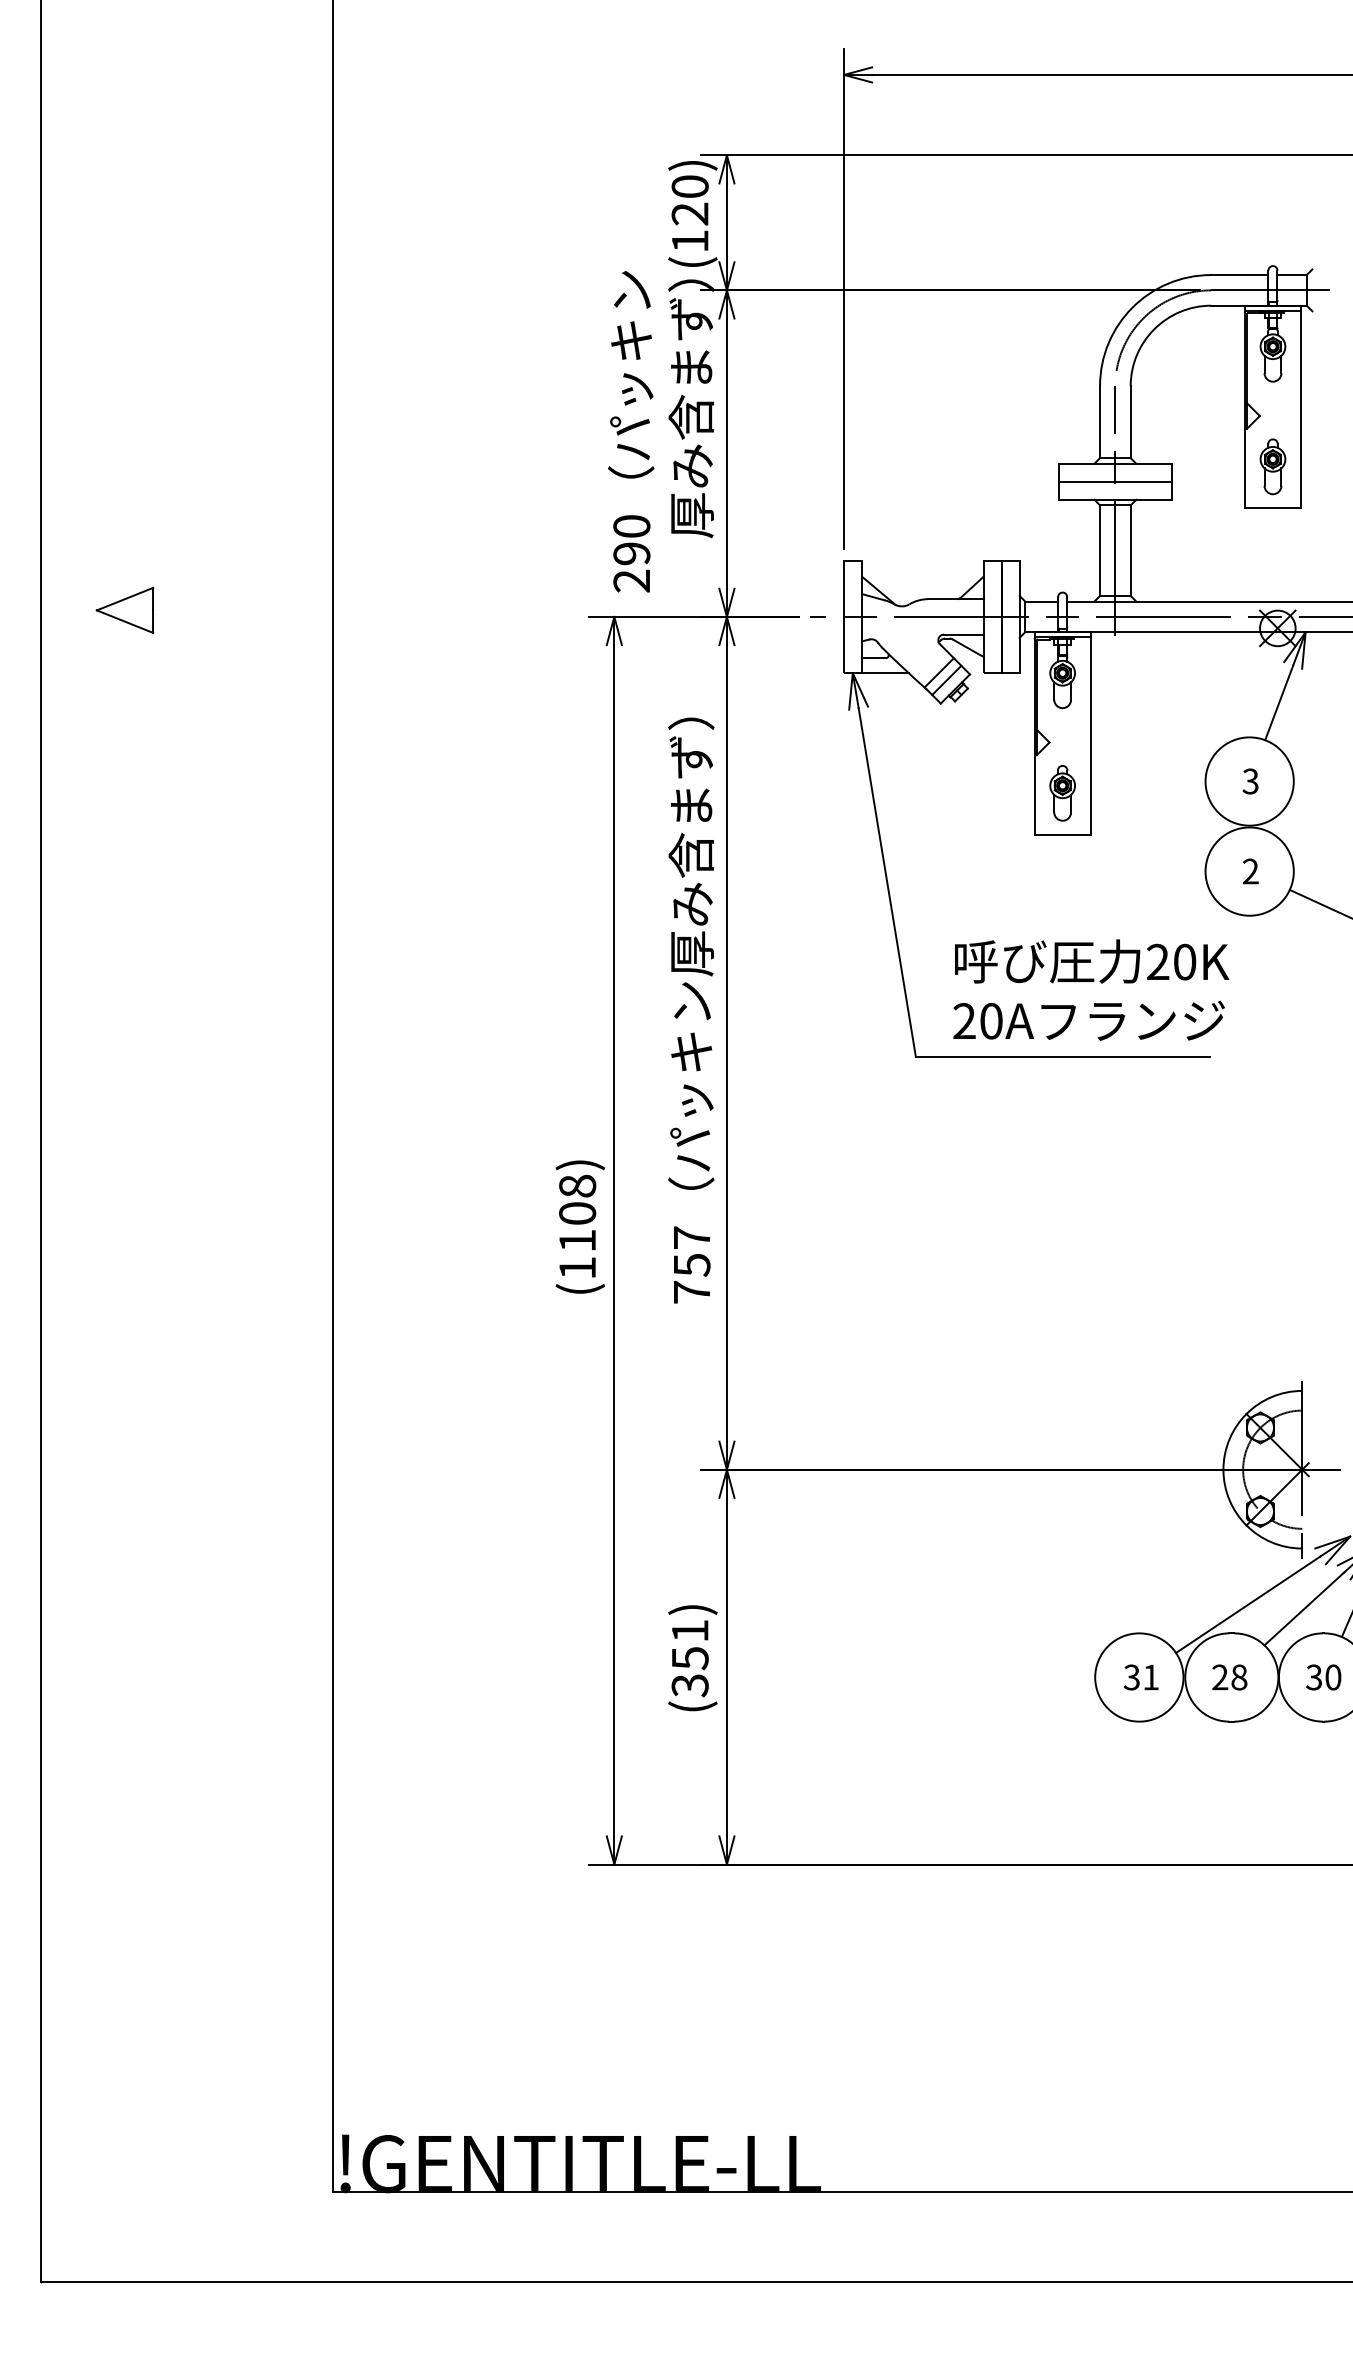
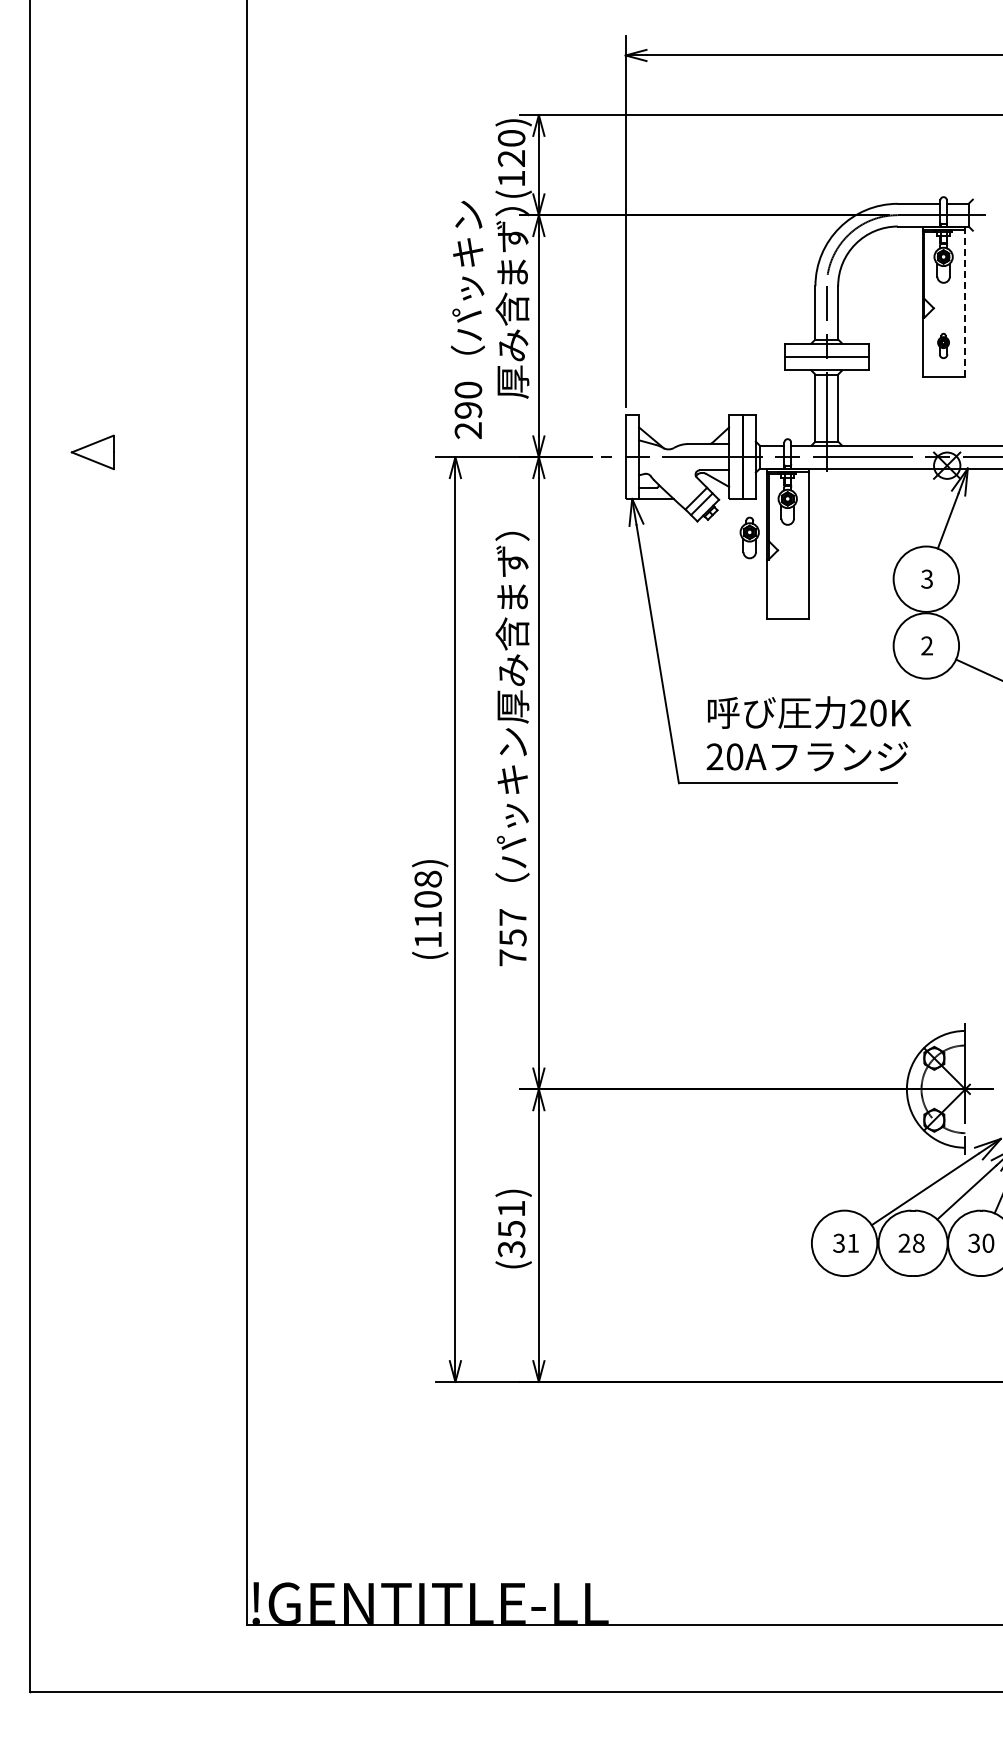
line: (1301, 406) -> (964, 301), solid -> dashed
part: (1272, 466) -> (943, 345), size x0.6
part: (1062, 792) -> (749, 537), moved

